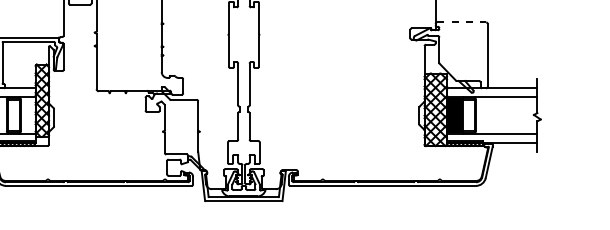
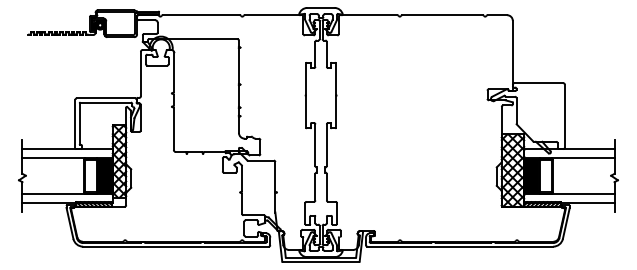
line: (461, 22) -> (538, 83), dashed -> solid
fill: (27, 115) -> (104, 176), added

